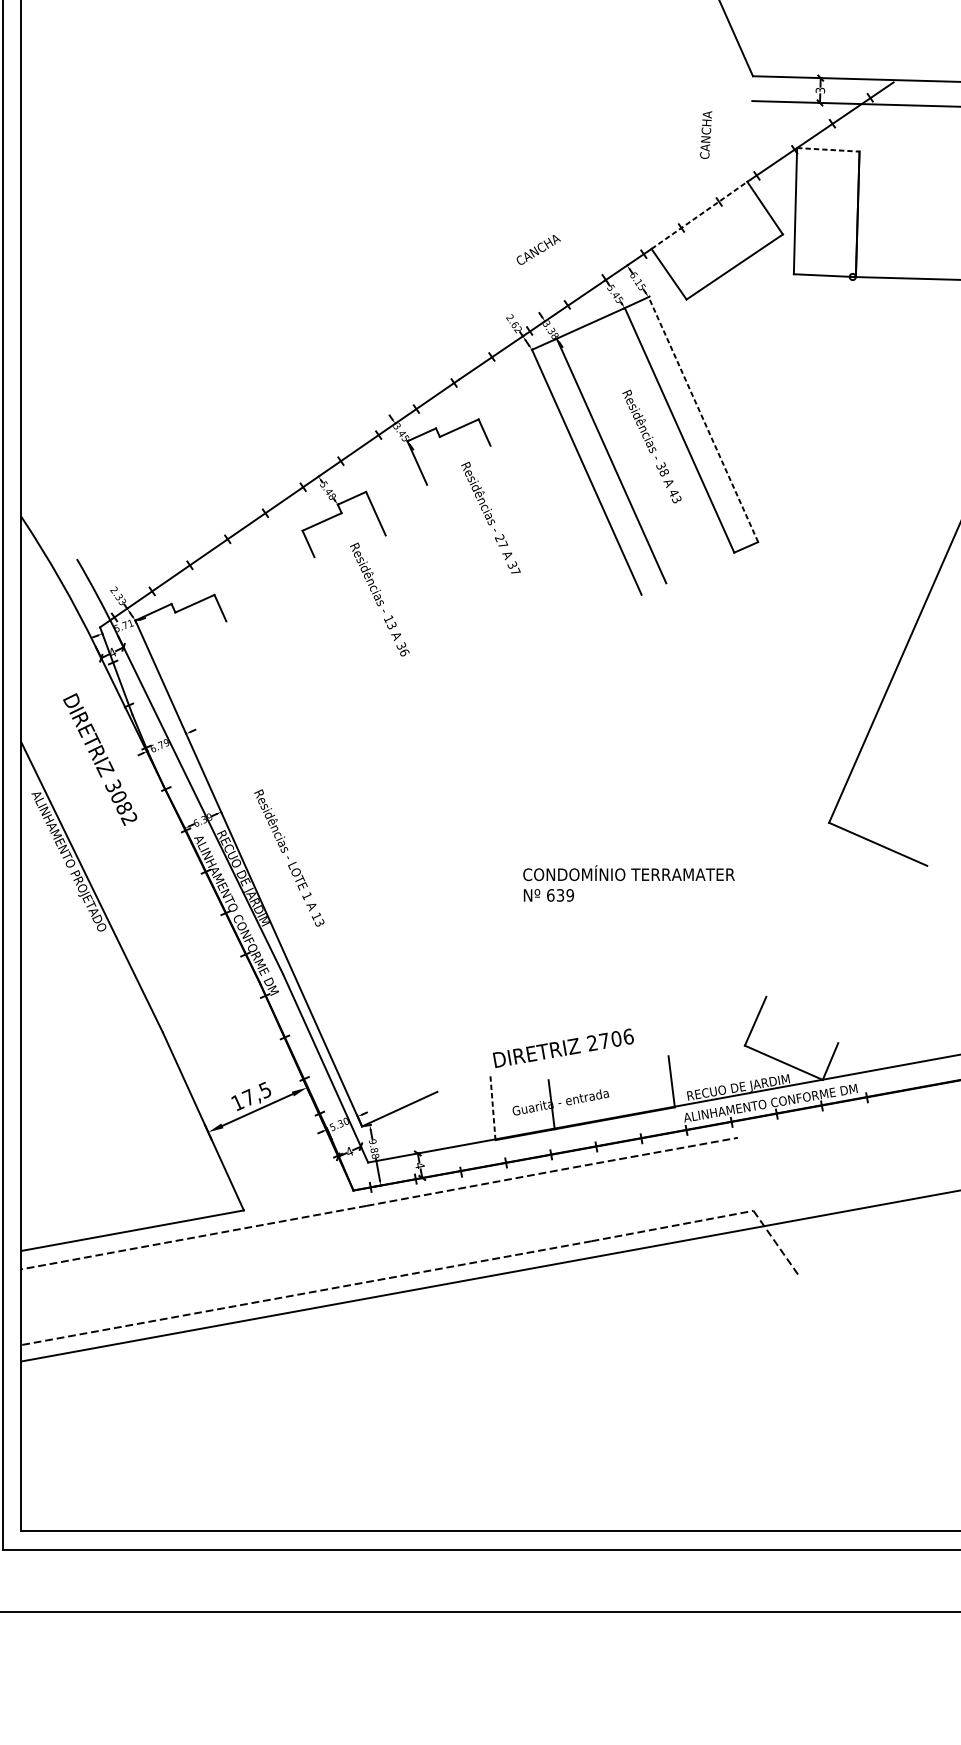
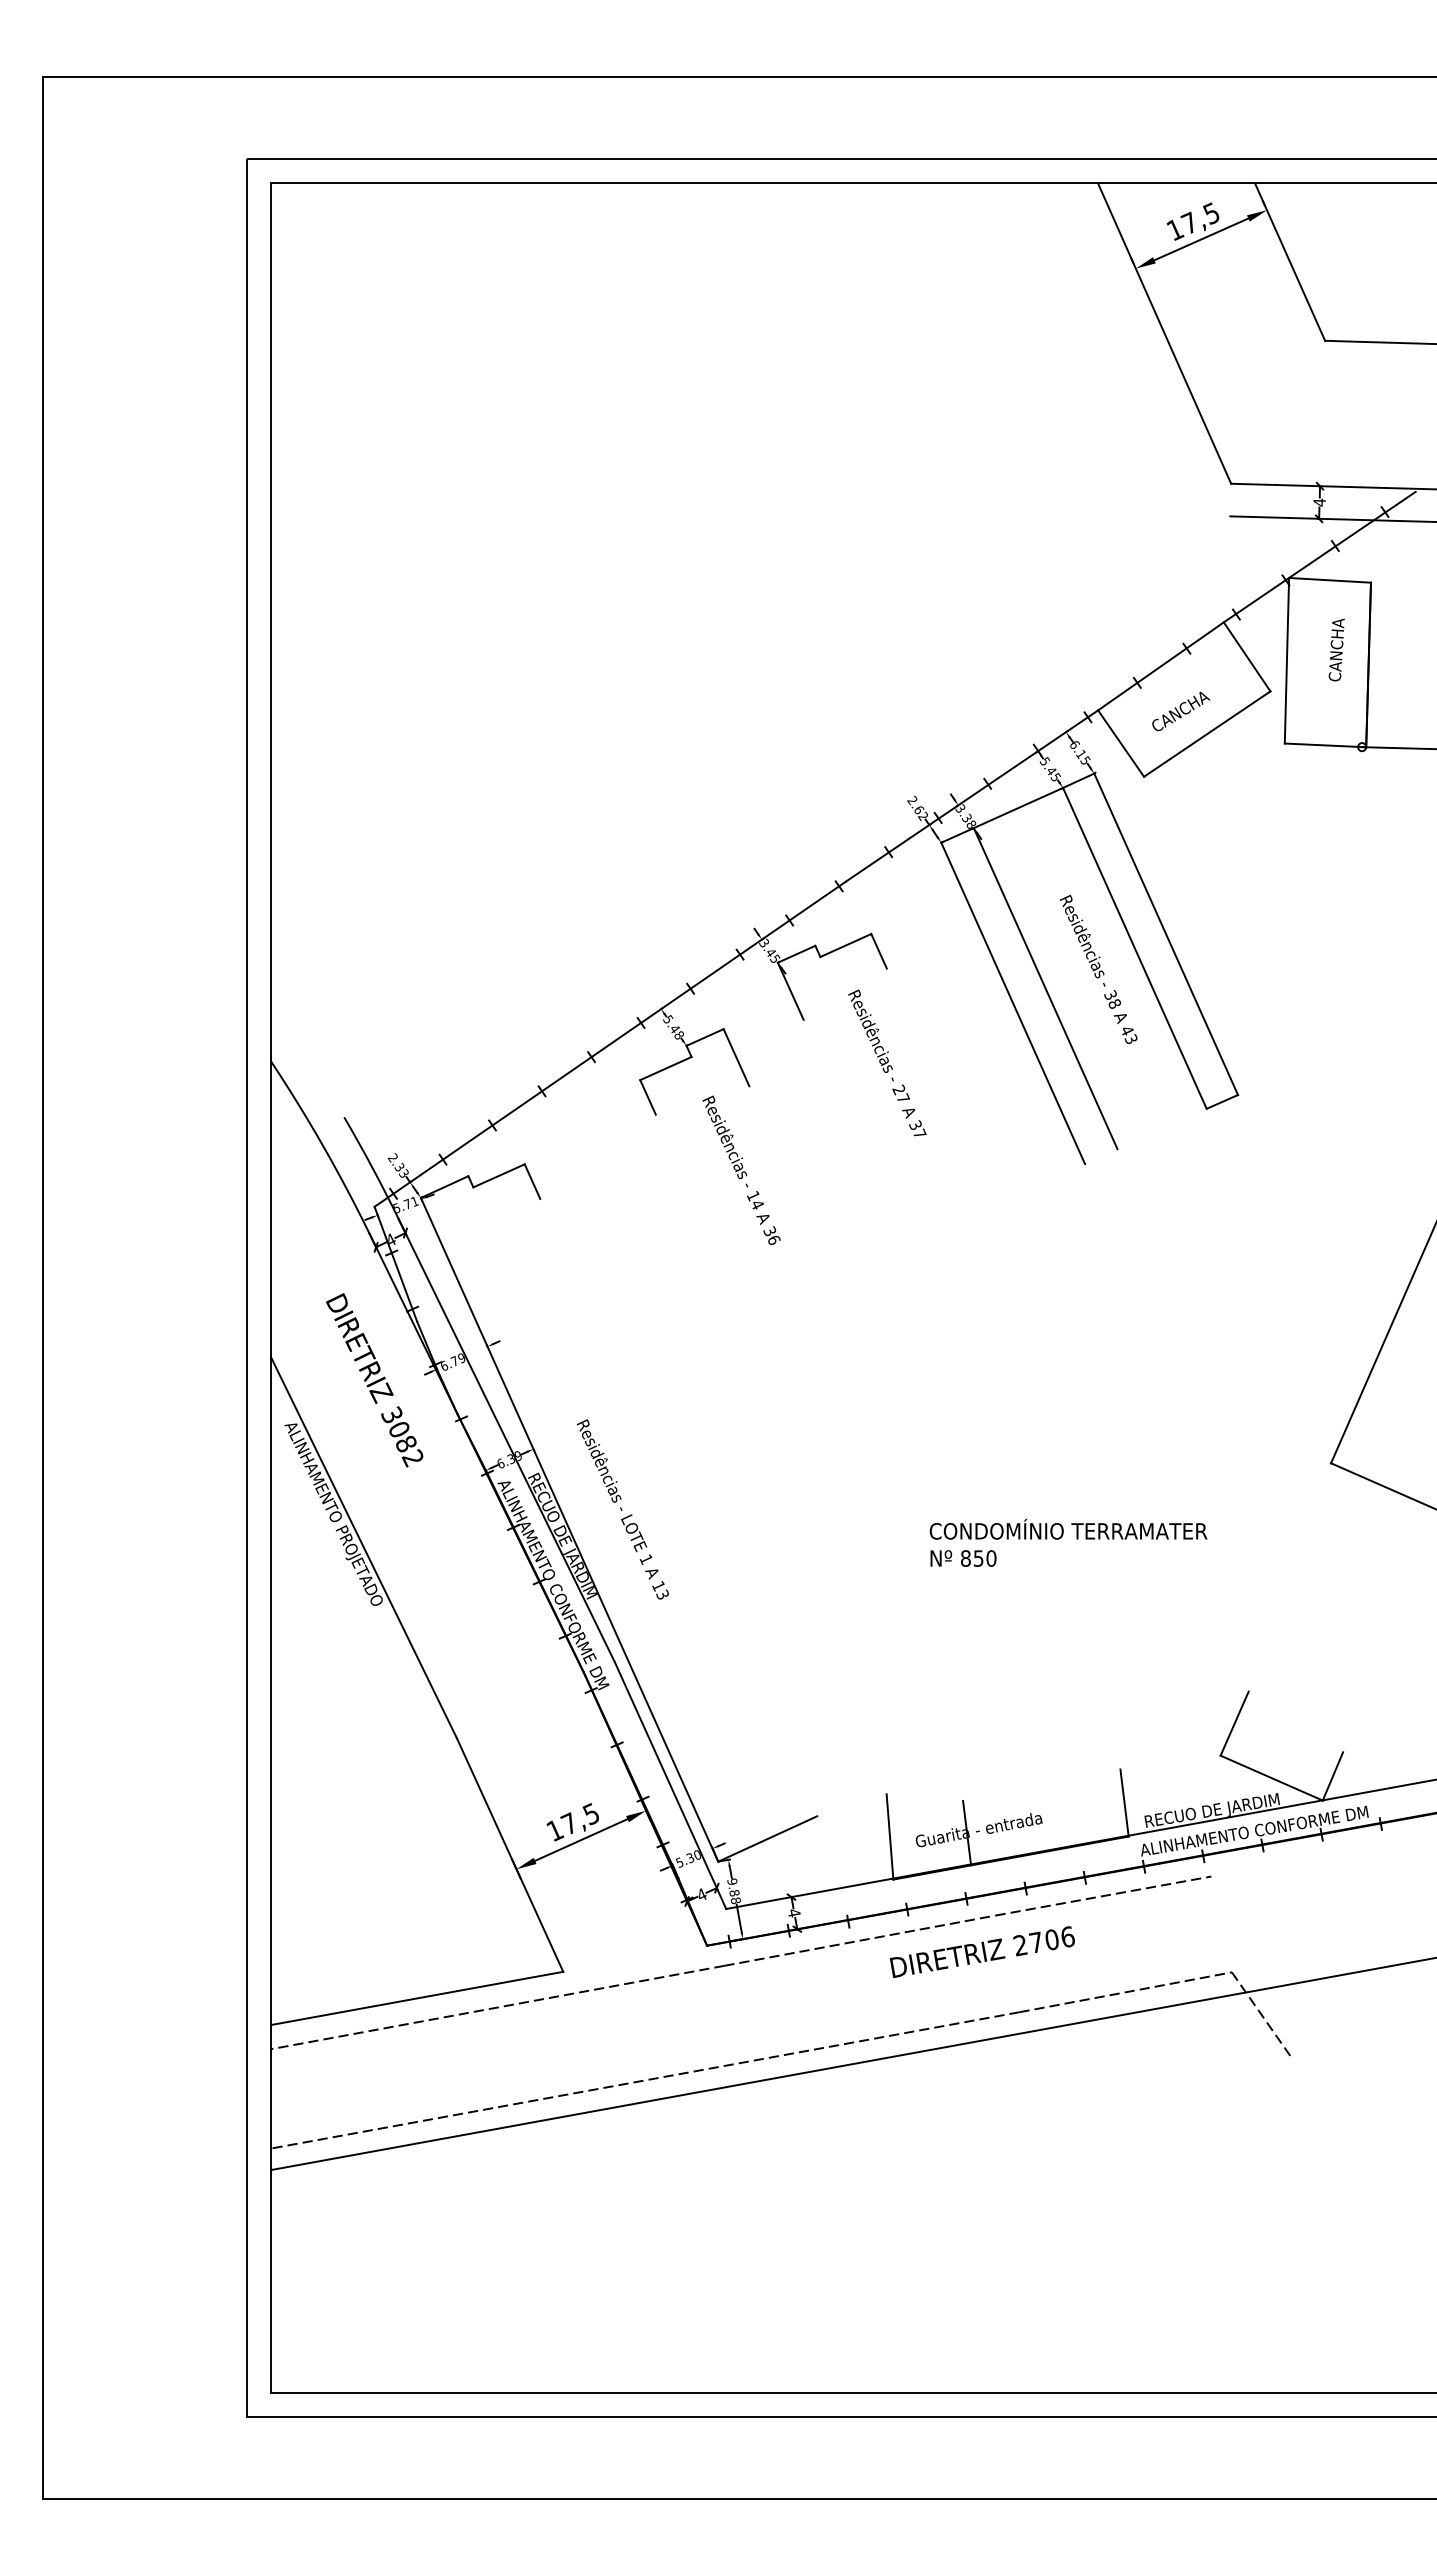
text: (820, 90) -> (1319, 502), 3 -> 4
text: (705, 134) -> (1336, 649), moved
line: (828, 149) -> (1330, 580), dashed -> solid
line: (699, 215) -> (1160, 666), dashed -> solid
text: (539, 249) -> (1181, 711), moved
line: (702, 419) -> (1165, 933), dashed -> solid
text: (391, 625) -> (757, 1204), 13 -> 14
text: (560, 895) -> (978, 1558), 639 -> 850
text: (562, 1047) -> (981, 1951), moved
line: (493, 1107) -> (890, 1836), dashed -> solid

